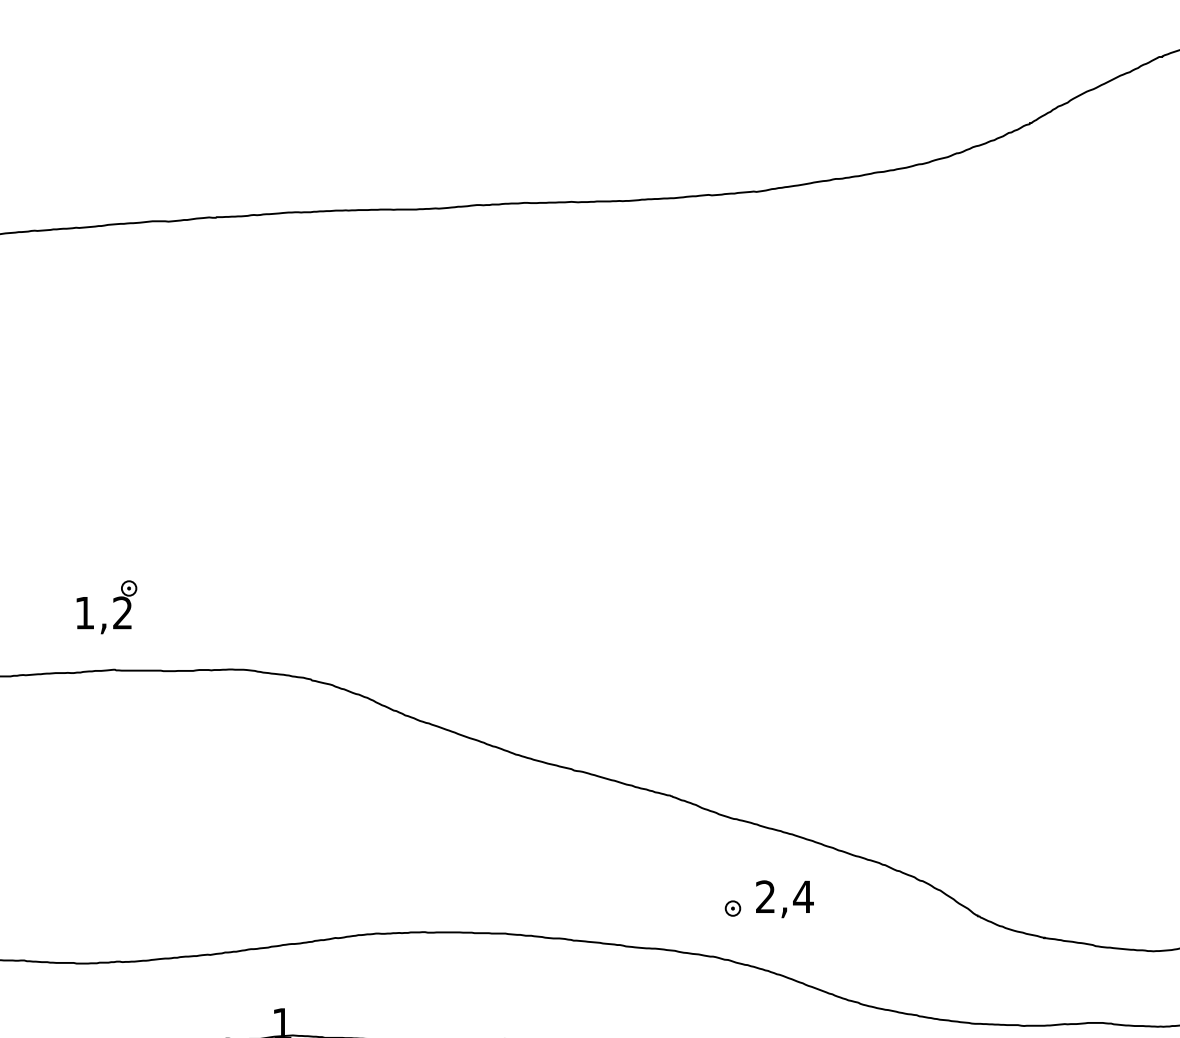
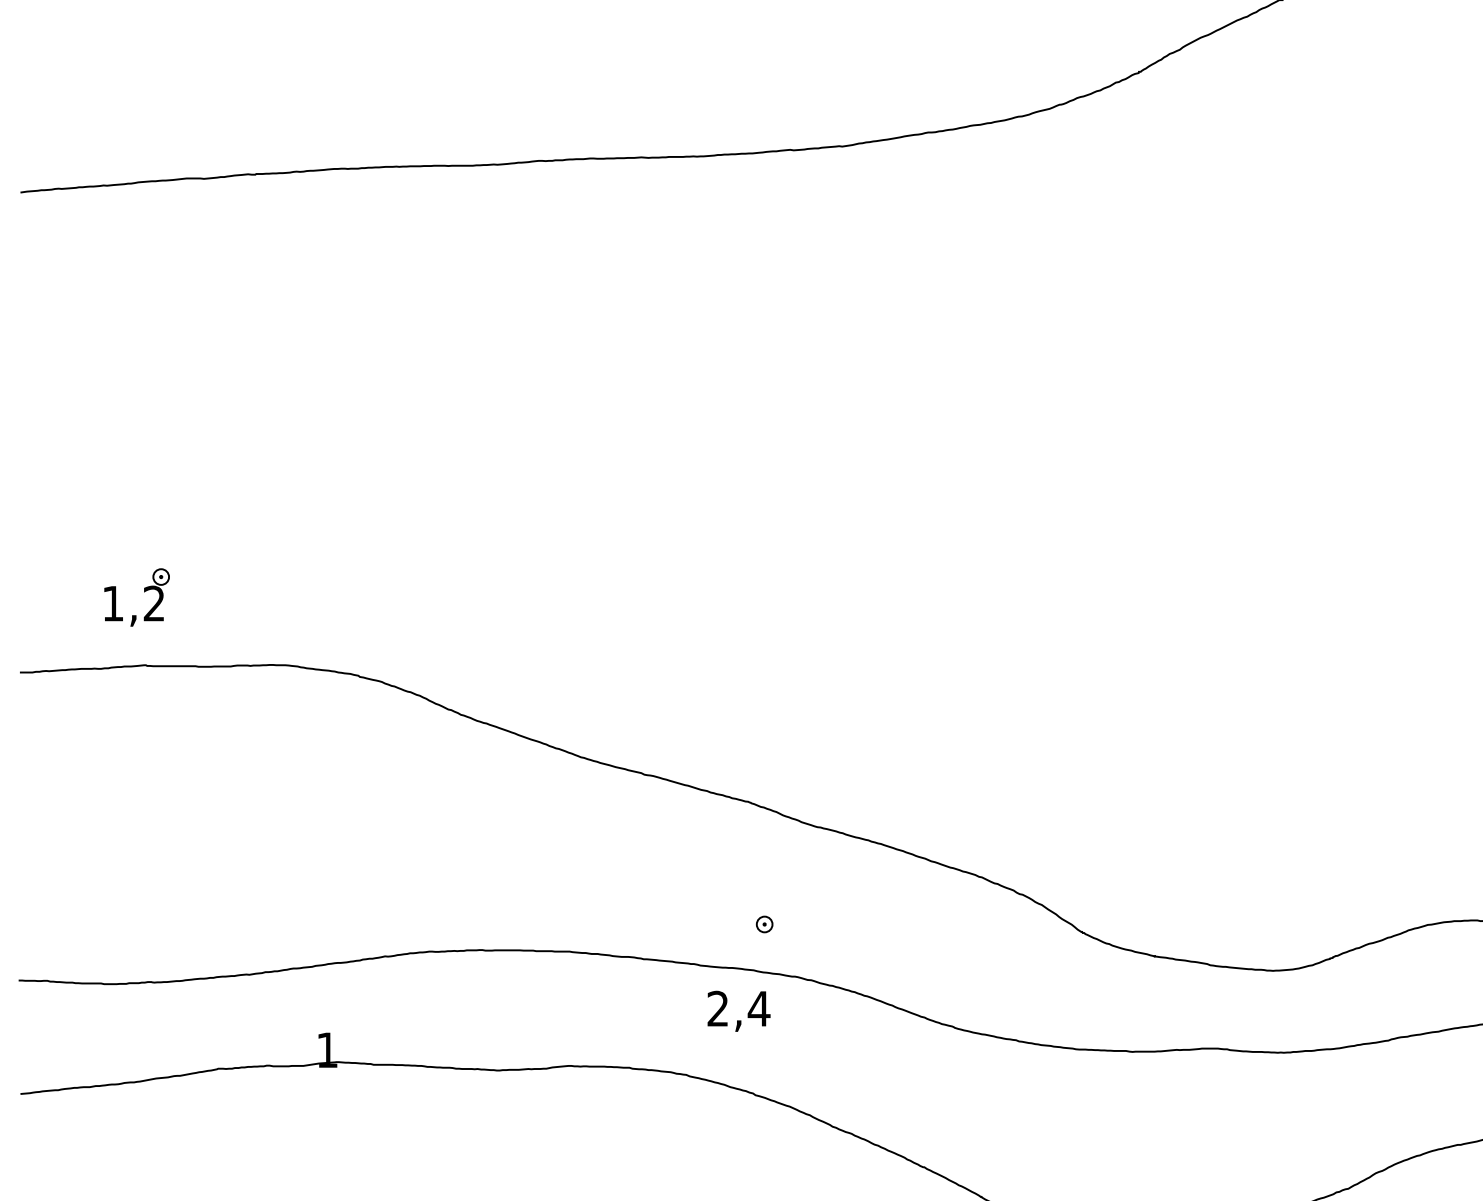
text: (784, 898) -> (738, 1010), moved
part: (732, 908) -> (764, 924), moved

